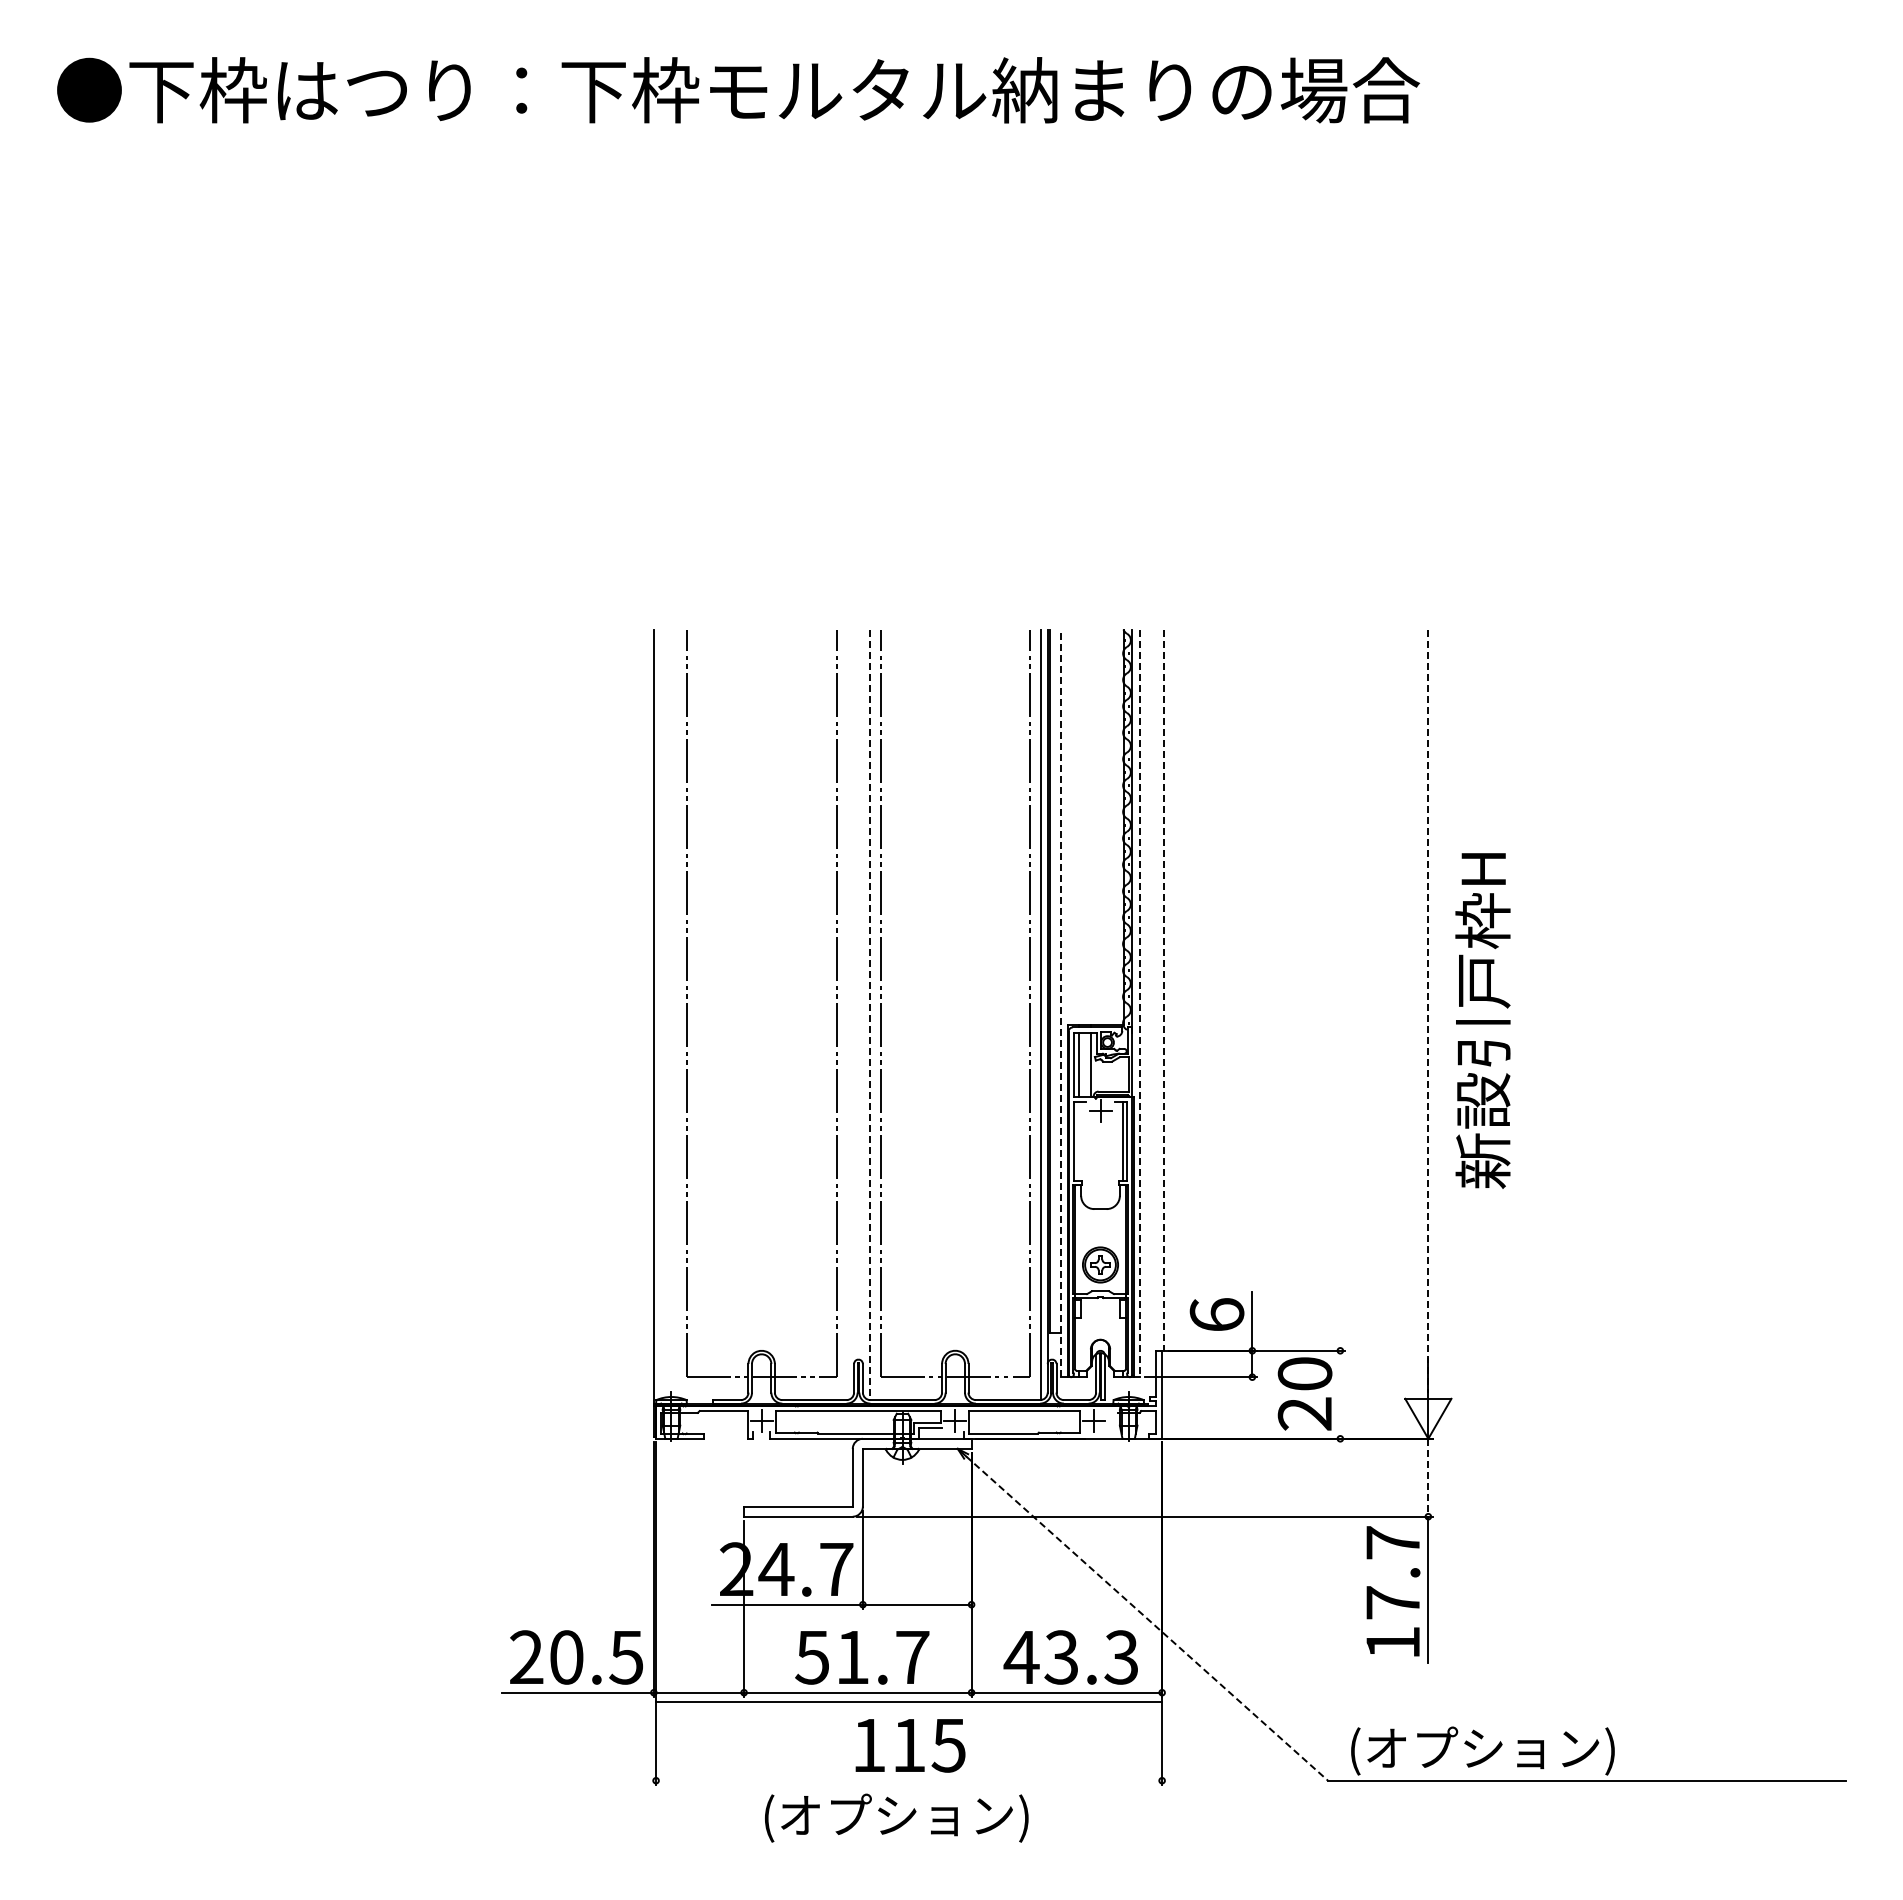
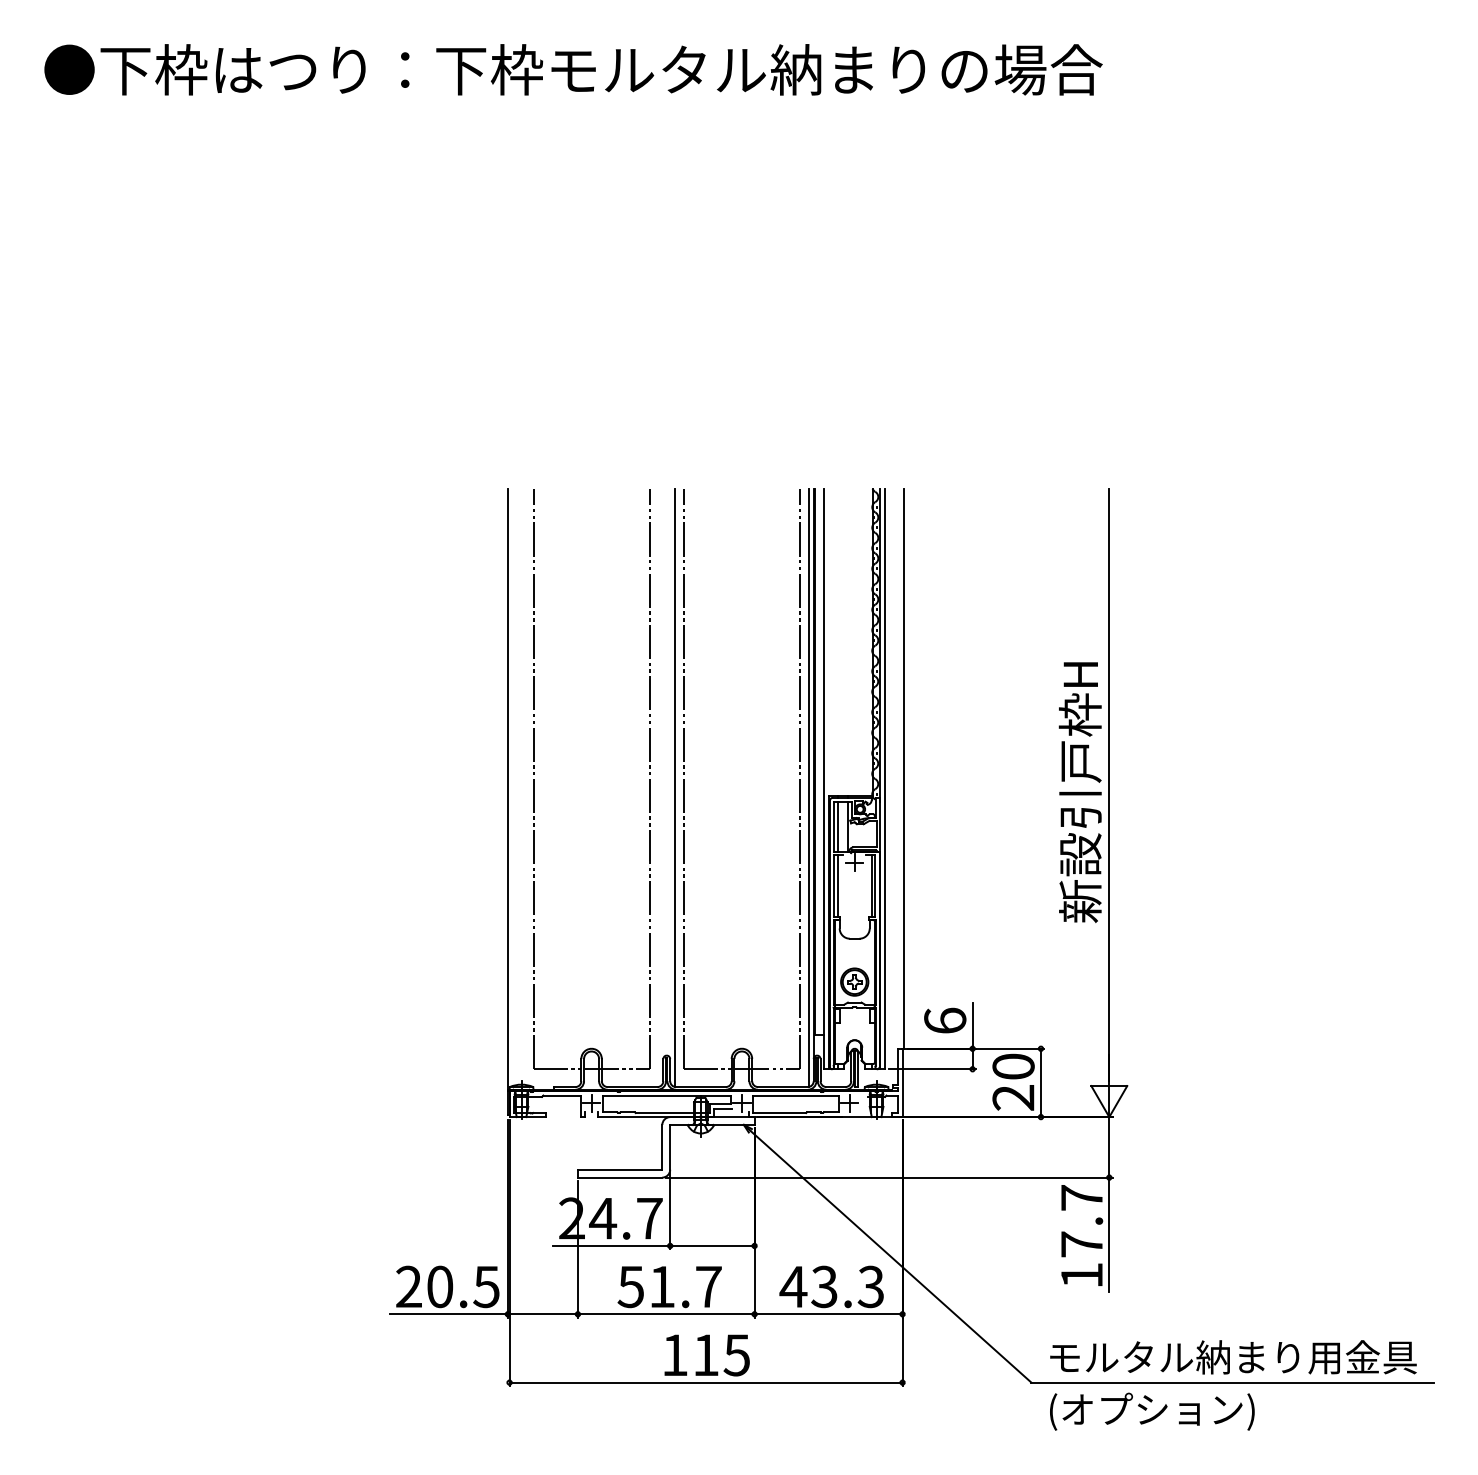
line: (1164, 990) -> (904, 768), dashed -> solid
line: (1060, 1003) -> (823, 779), dashed -> solid
line: (1140, 1003) -> (885, 779), dashed -> solid
line: (1428, 1011) -> (1109, 785), dashed -> solid
line: (869, 1015) -> (675, 788), dashed -> solid
text: (1482, 1020) -> (1079, 792), moved
line: (1078, 1140) -> (837, 885), added
line: (1340, 1394) -> (1041, 1082), added
line: (1428, 1477) -> (1109, 1147), dashed -> solid
line: (1147, 1618) -> (891, 1256), dashed -> solid
line: (909, 1701) -> (706, 1382), moved
text: (1587, 1750) -> (1232, 1359), (オプション) -> モルタル納まり用金具
text: (896, 1817) -> (1152, 1411), moved

